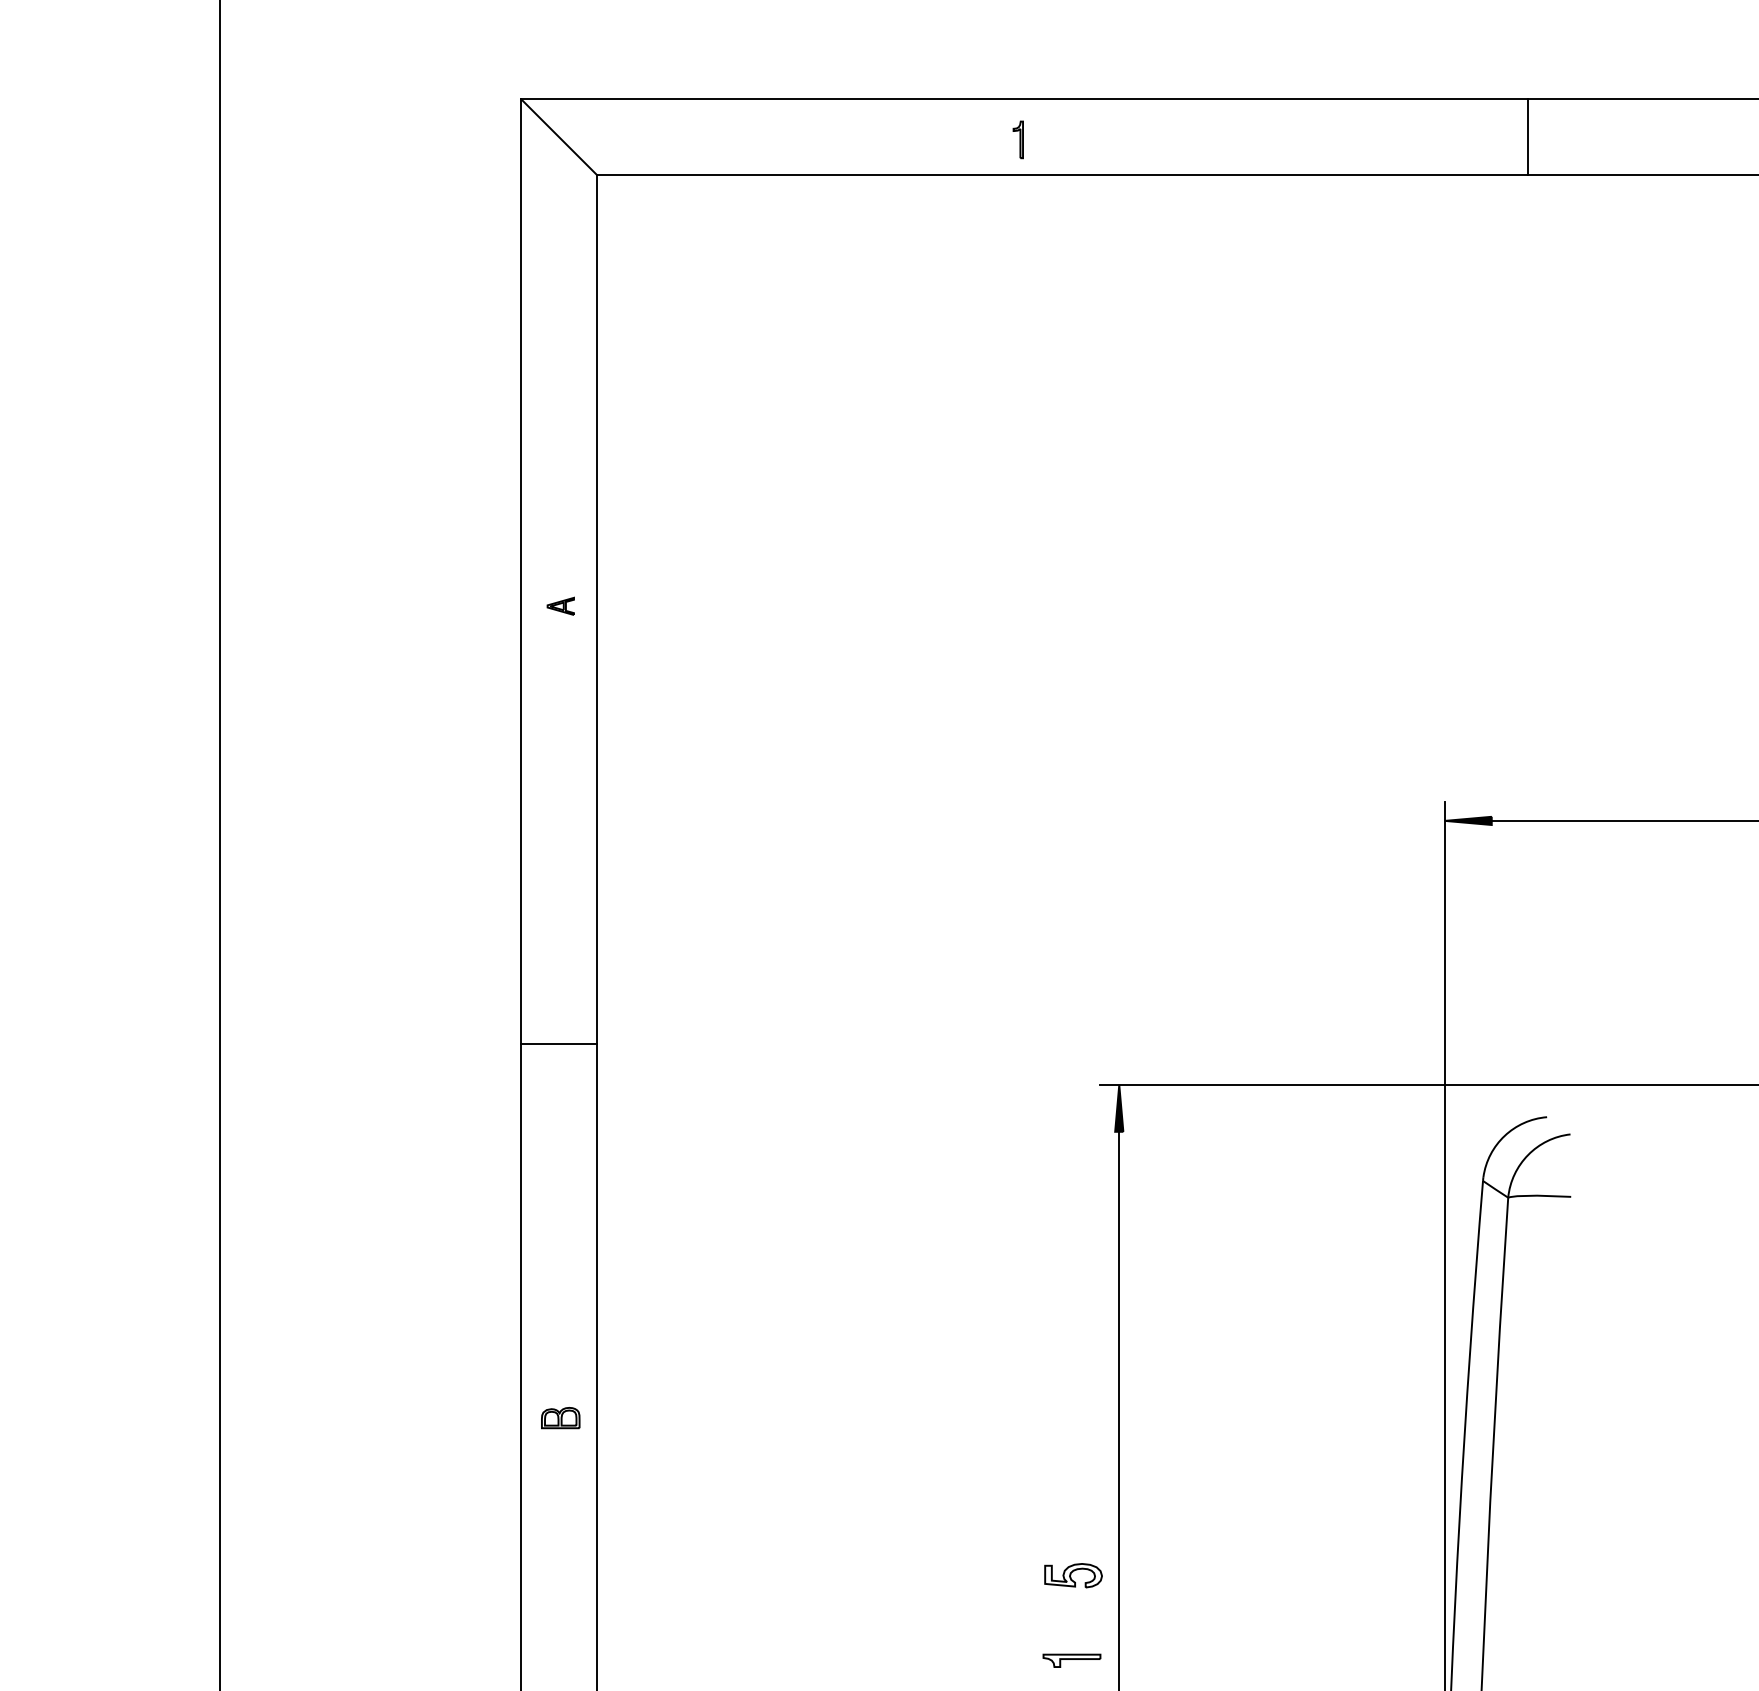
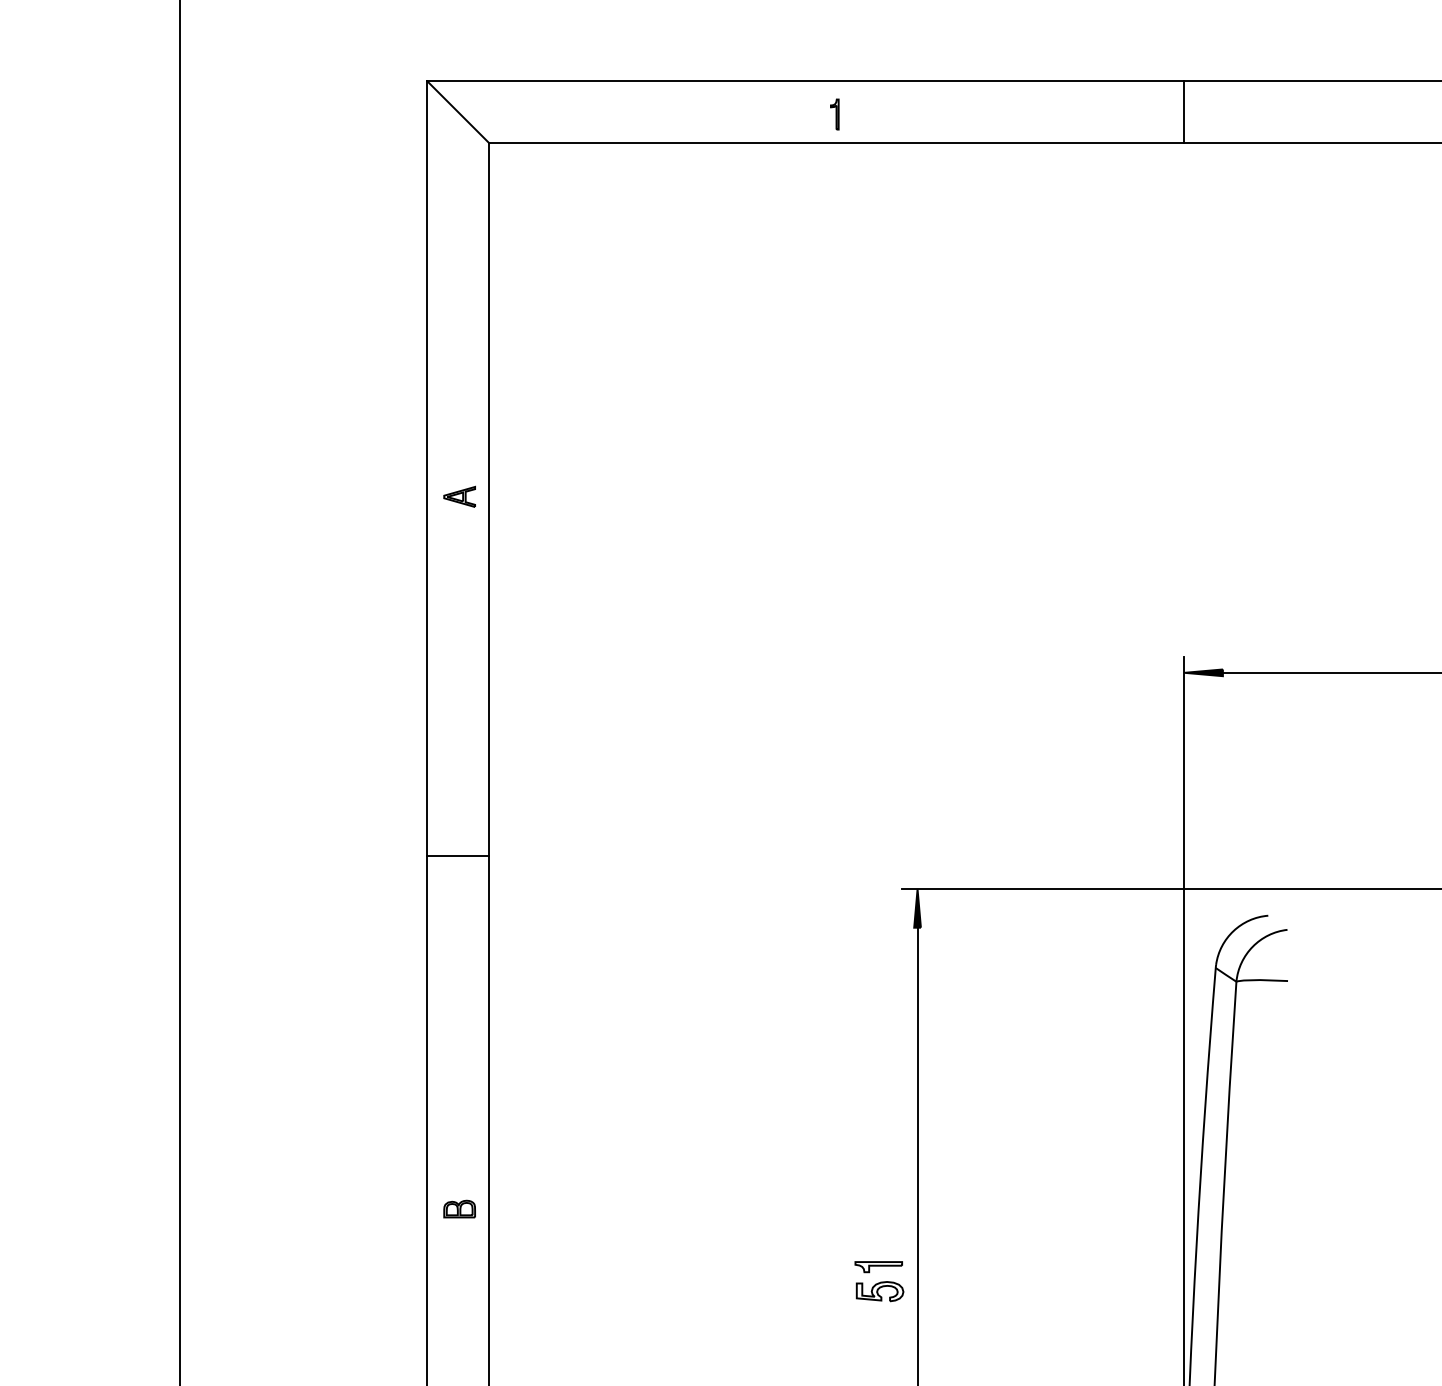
line: (1528, 136) -> (1184, 111), moved
part: (560, 606) -> (459, 497), size x1.43
part: (560, 1418) -> (459, 1209), moved
part: (1071, 1660) -> (878, 1266), moved

